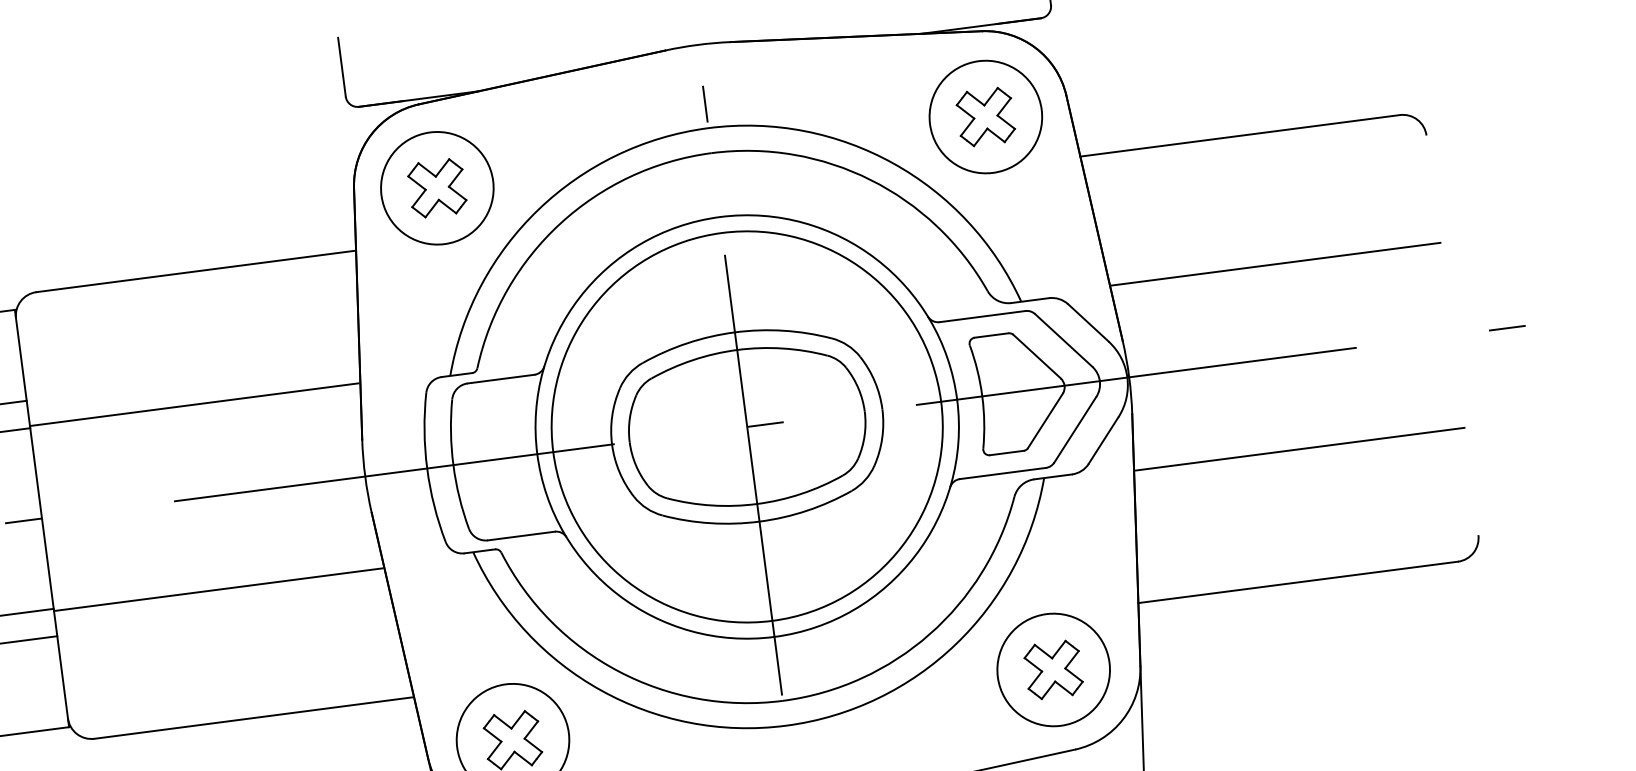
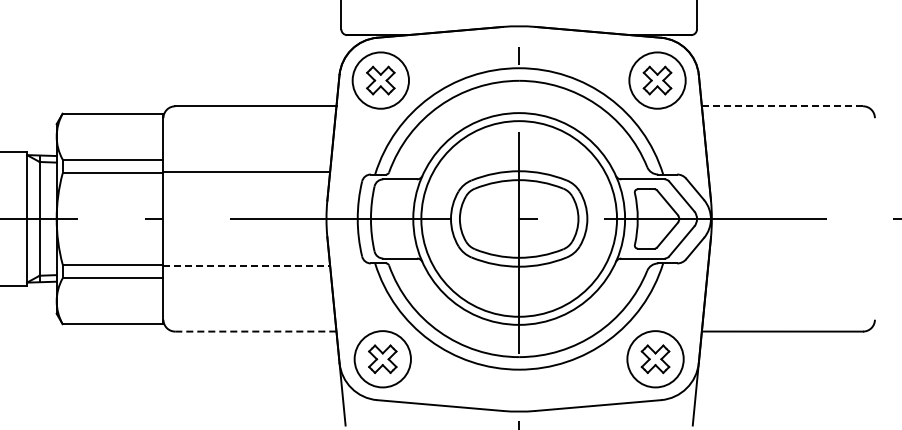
line: (1240, 136) -> (782, 106), solid -> dashed
line: (1275, 264) -> (791, 172), removed
line: (1299, 449) -> (791, 265), removed
line: (218, 589) -> (246, 265), solid -> dashed
line: (253, 717) -> (255, 331), solid -> dashed

